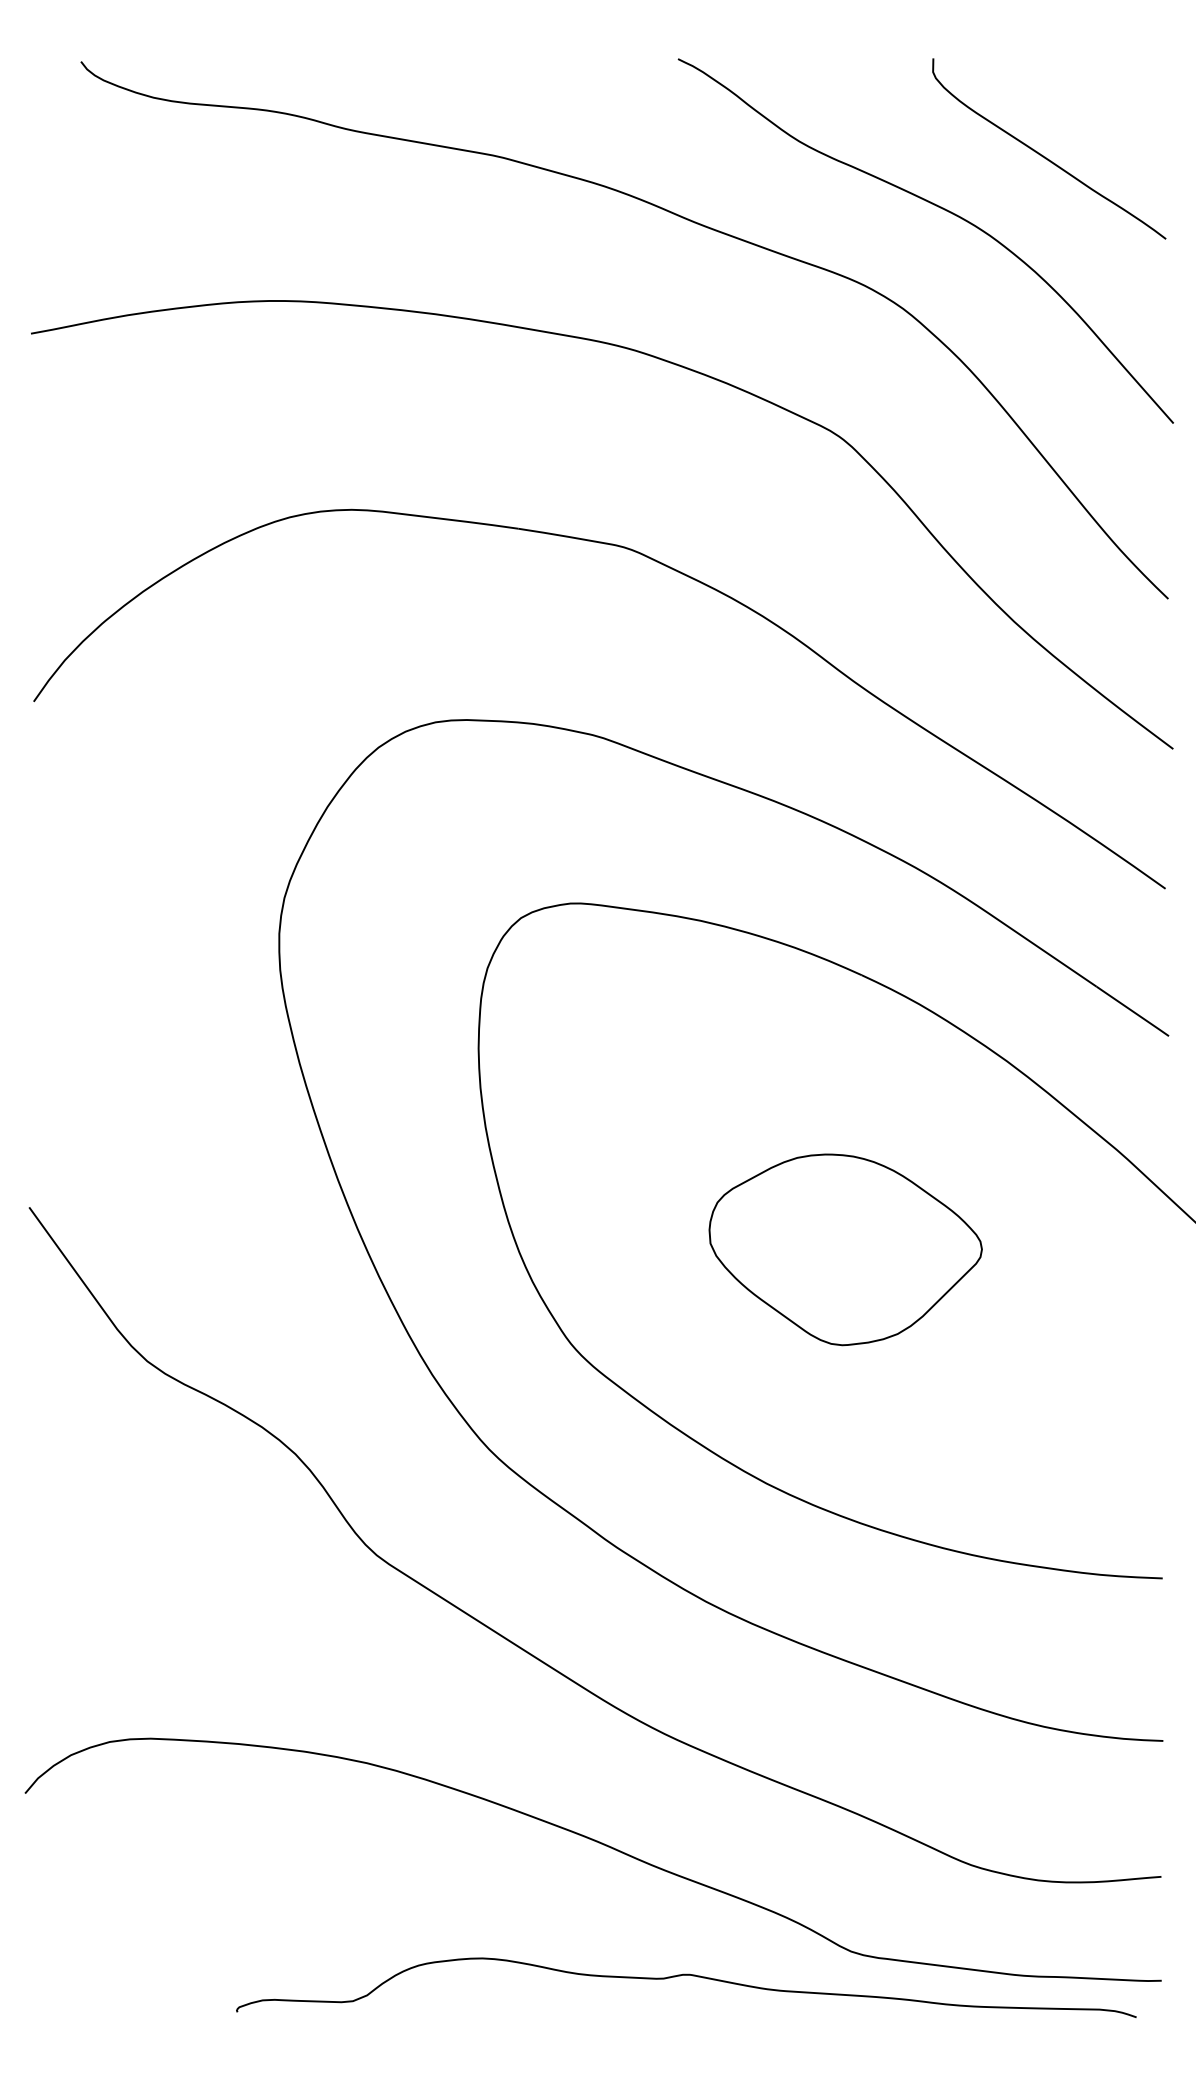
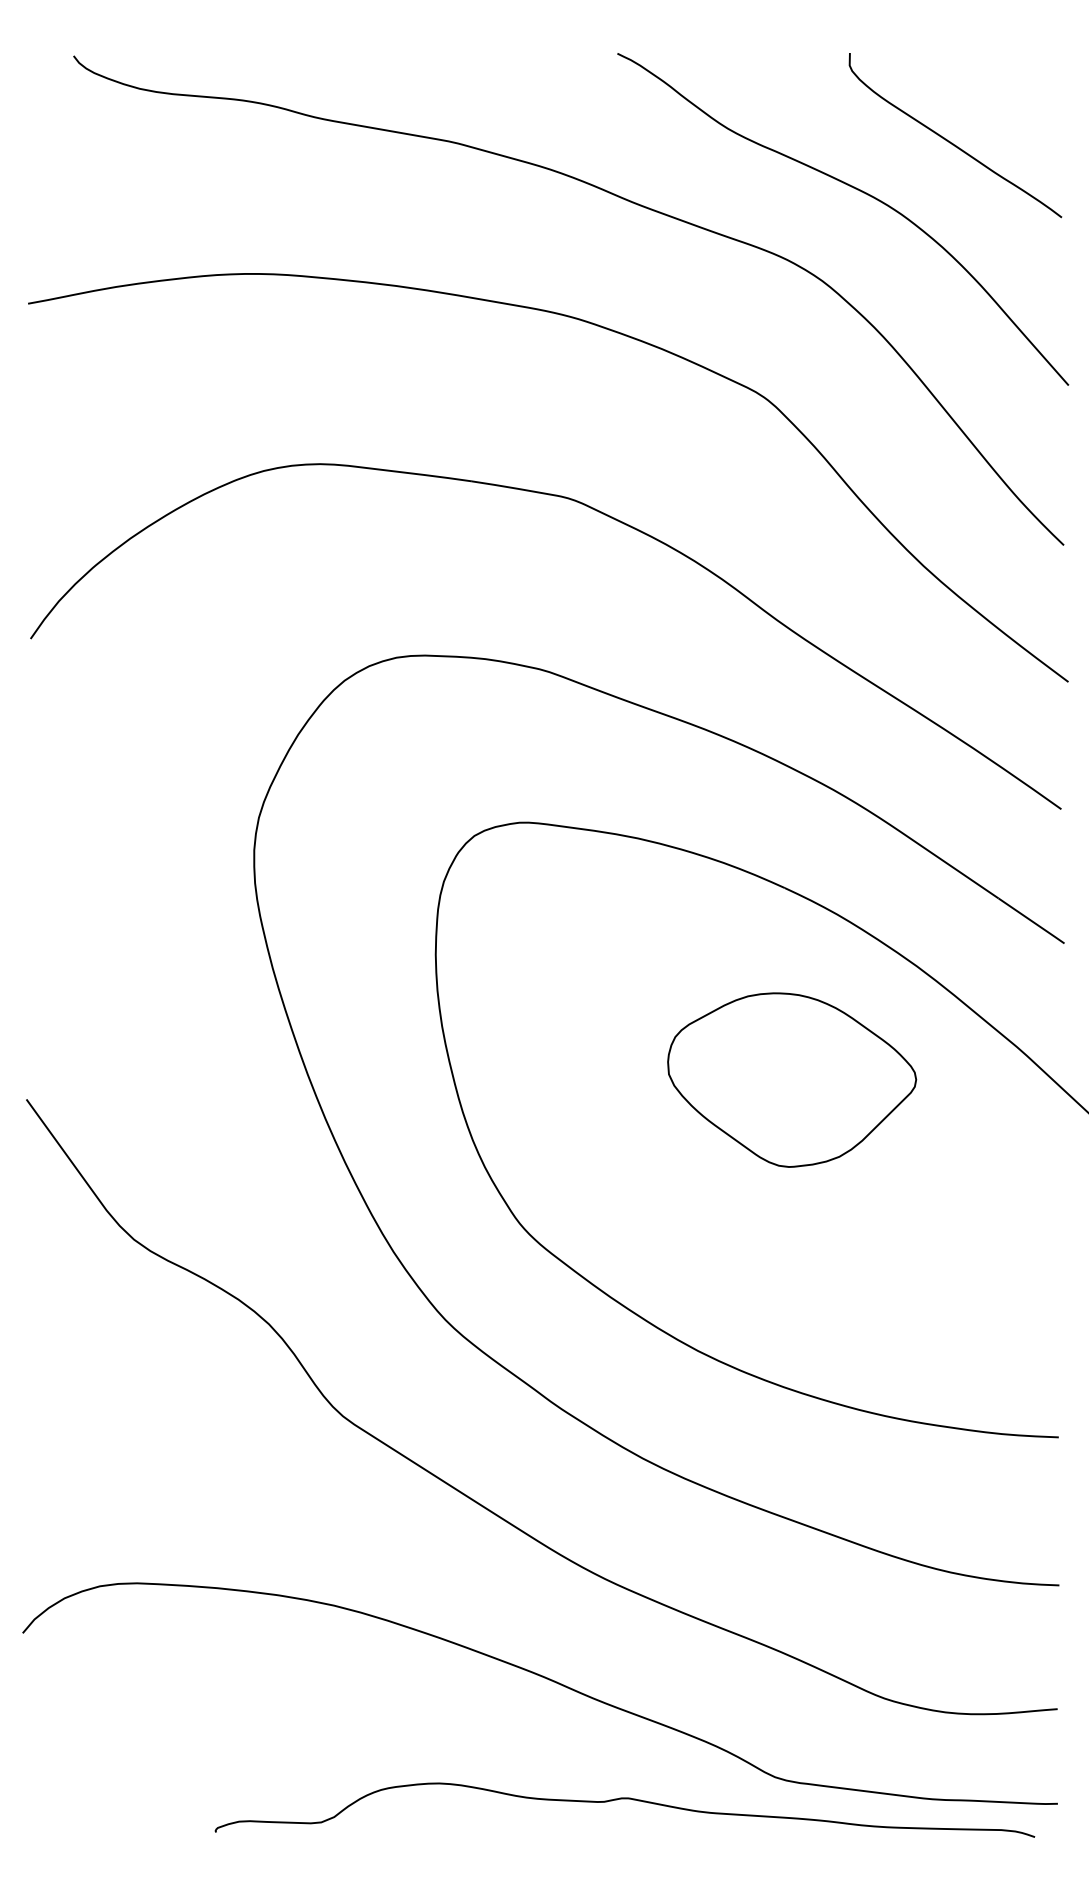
part: (846, 1249) -> (792, 1079), moved

